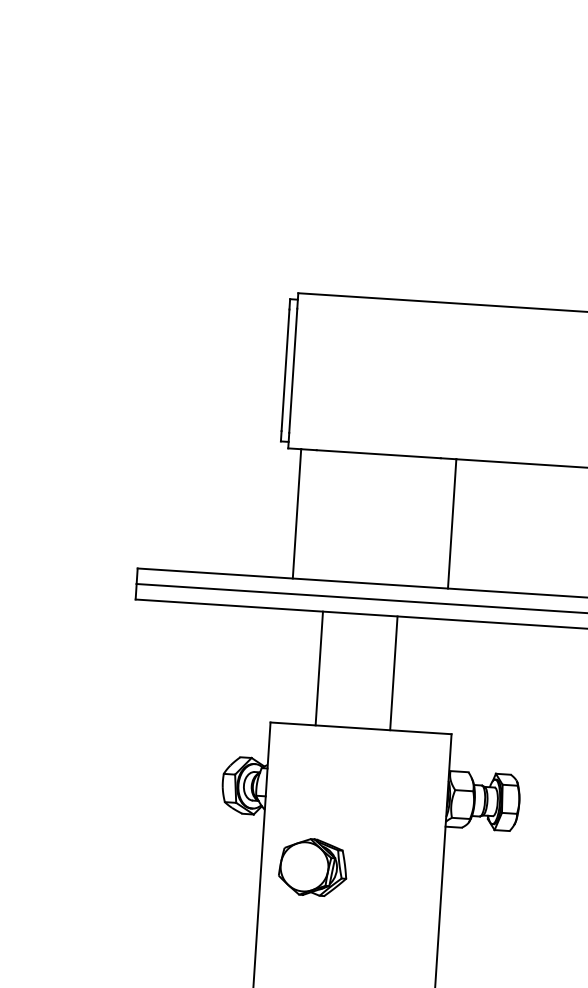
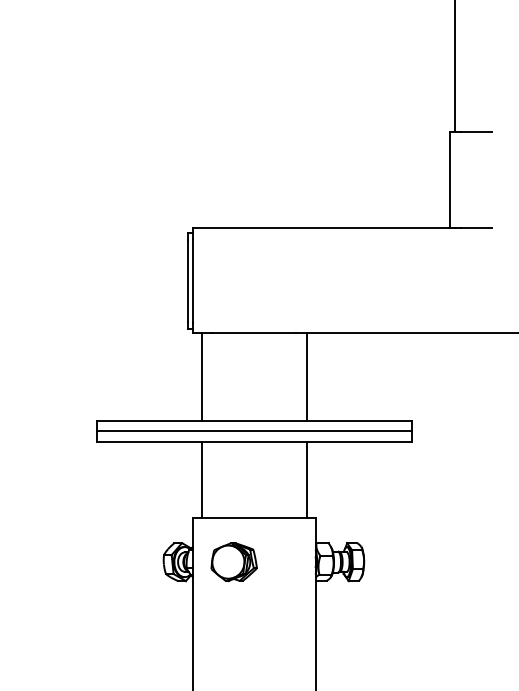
line: (319, 667) -> (201, 479), moved
line: (394, 672) -> (307, 479), moved
part: (312, 867) -> (233, 562), moved

